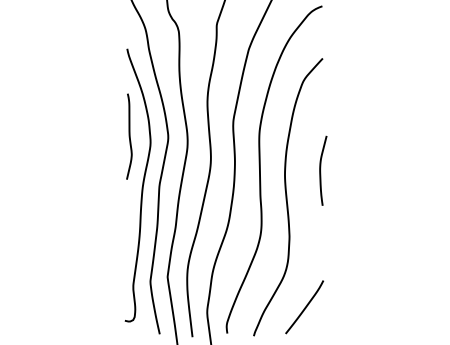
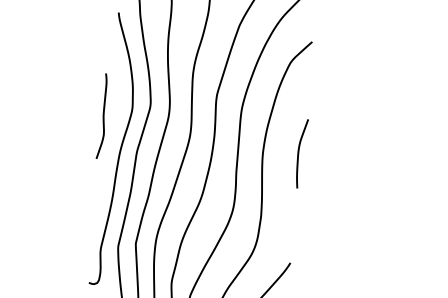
curve: (129, 136) -> (103, 116), moved

